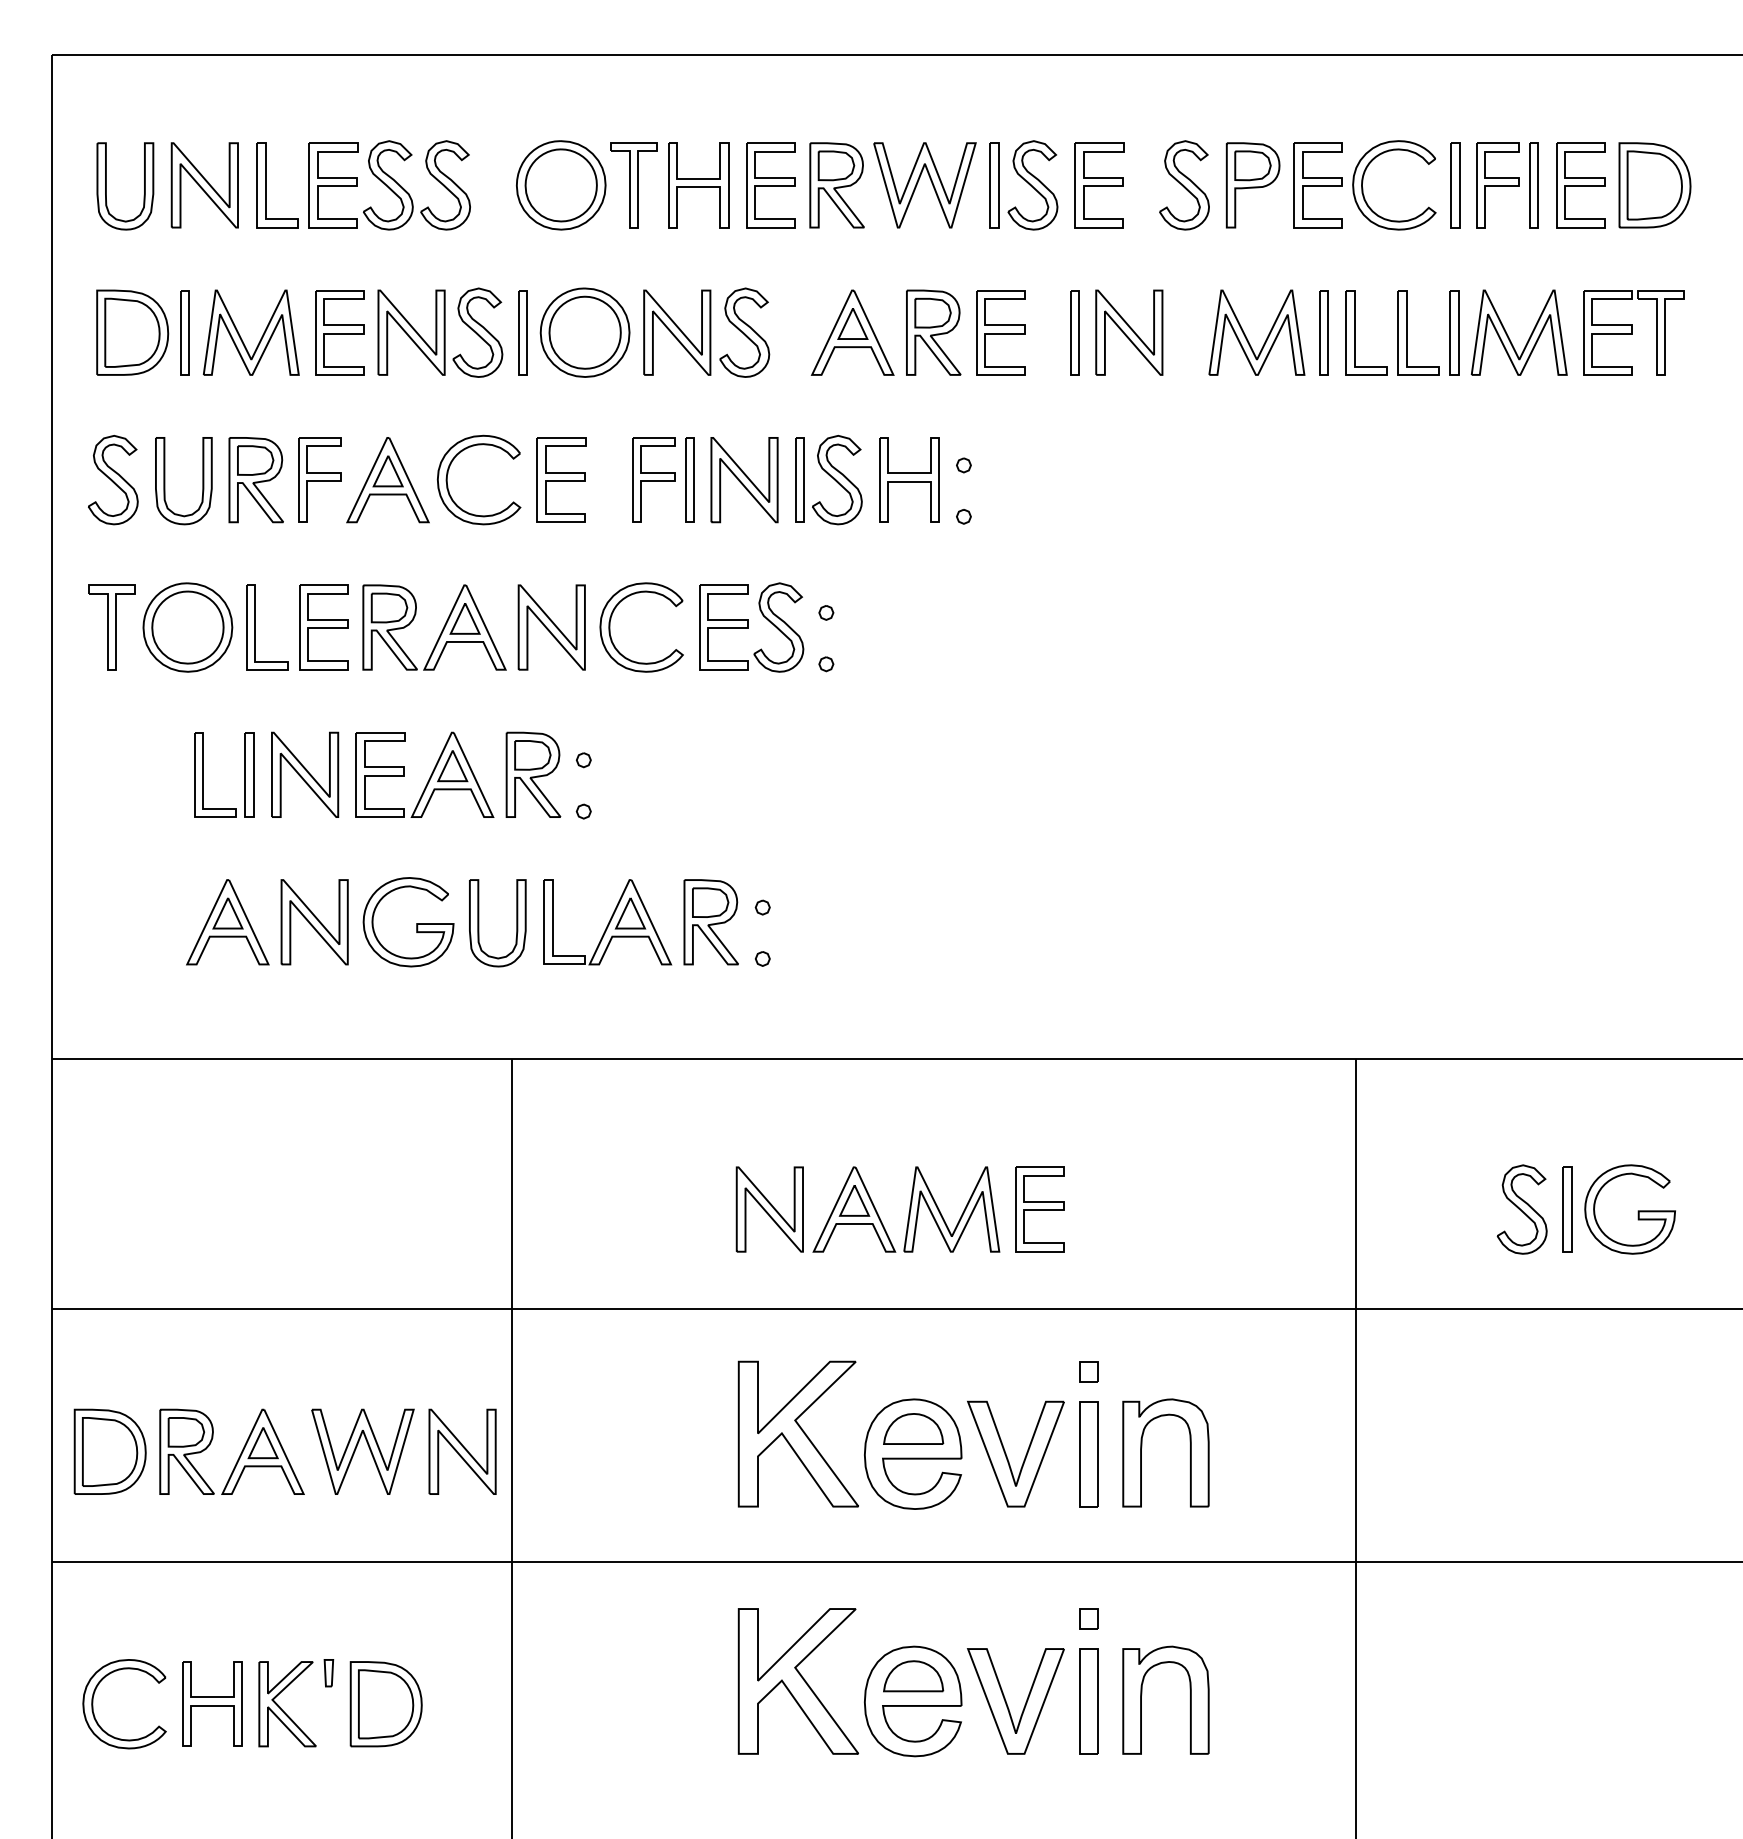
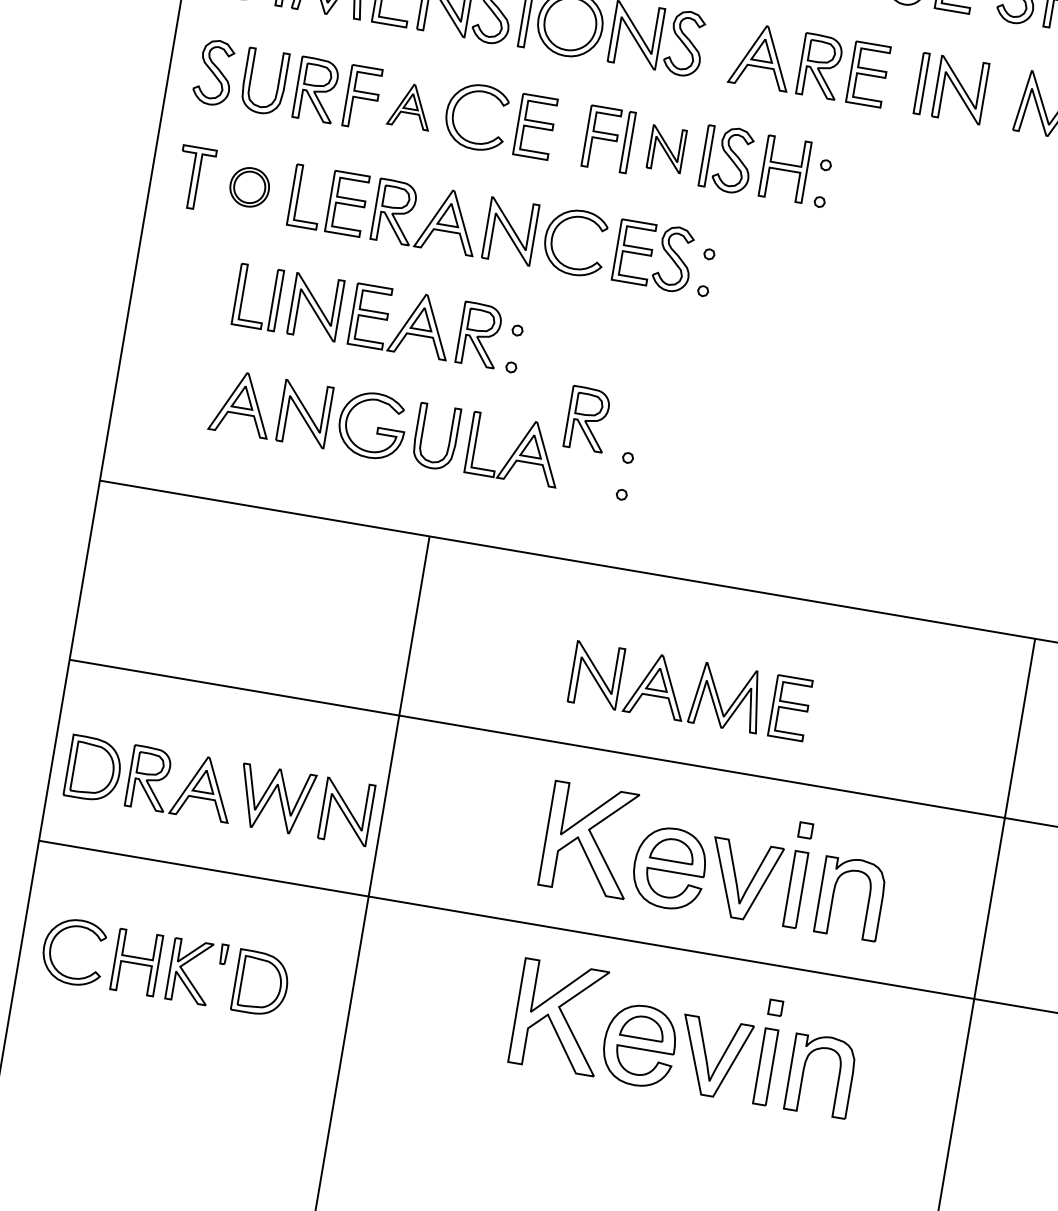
part: (387, 480) -> (410, 106), size x0.7
part: (744, 480) -> (666, 149), size x0.7
part: (187, 627) -> (249, 187), size x0.6
part: (710, 922) -> (587, 419), moved

